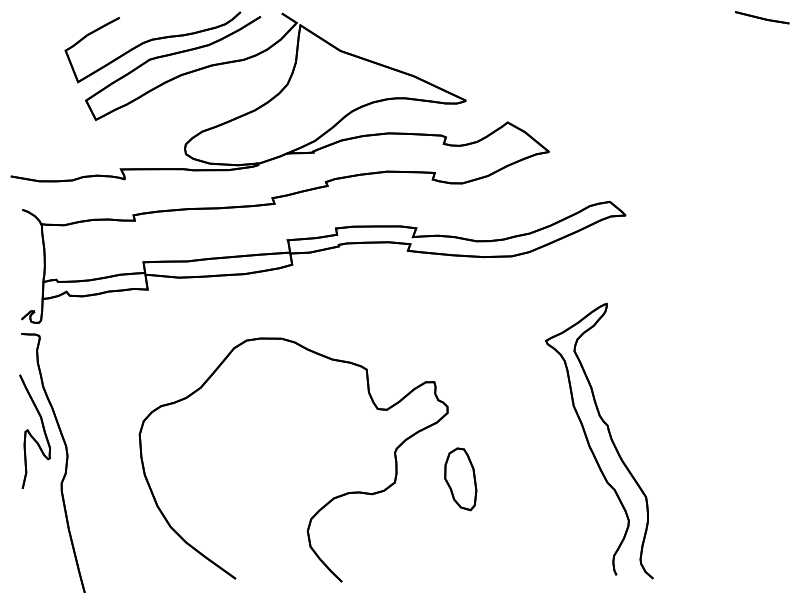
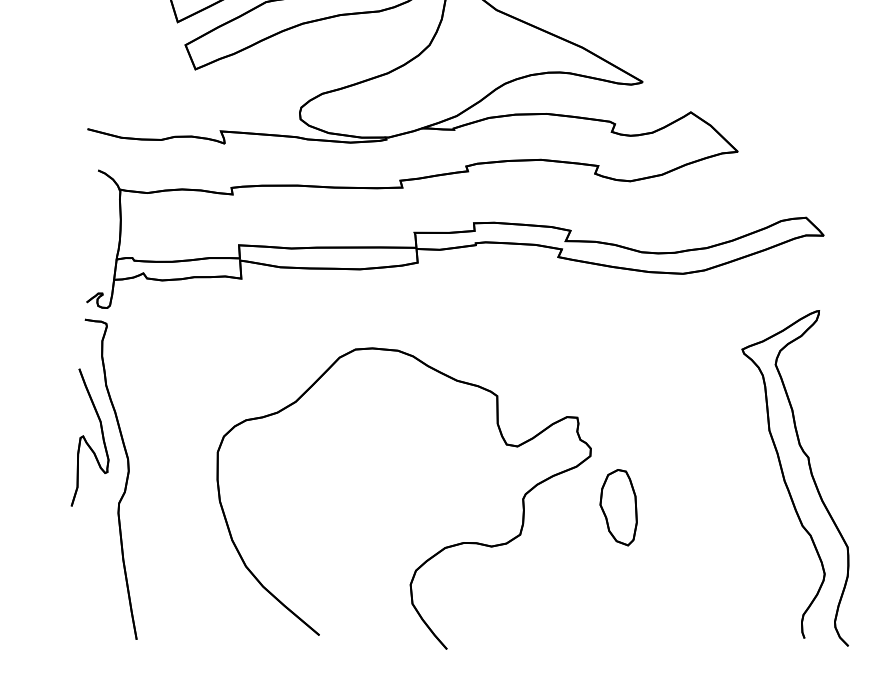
part: (589, 442) -> (784, 476), moved
part: (460, 479) -> (618, 507), moved

